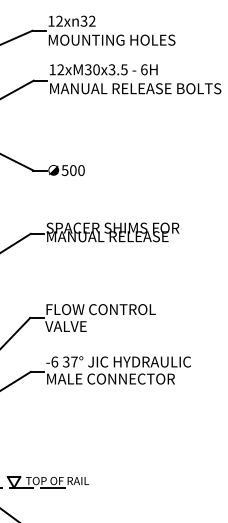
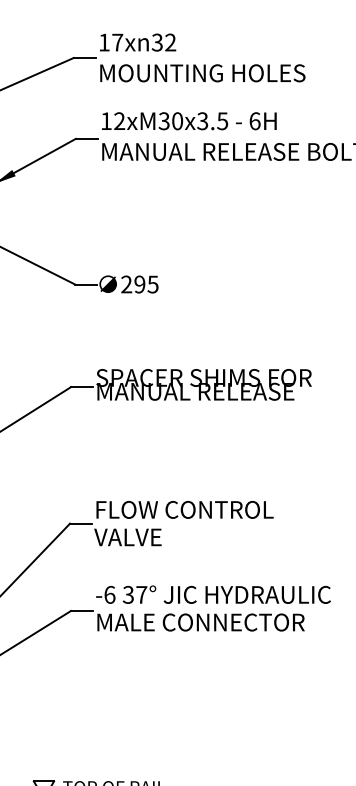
text: (59, 20) -> (117, 41), 12x -> 17x
text: (72, 170) -> (138, 284), 500 -> 295

